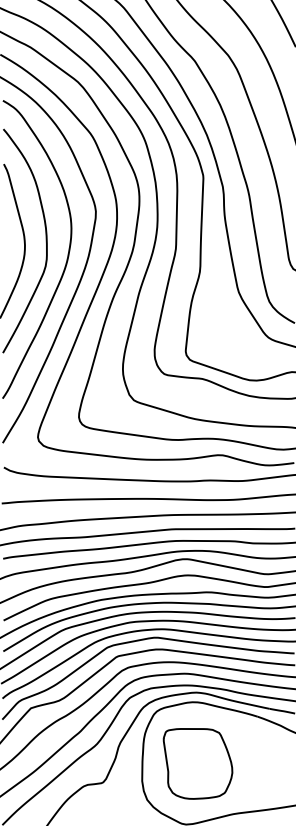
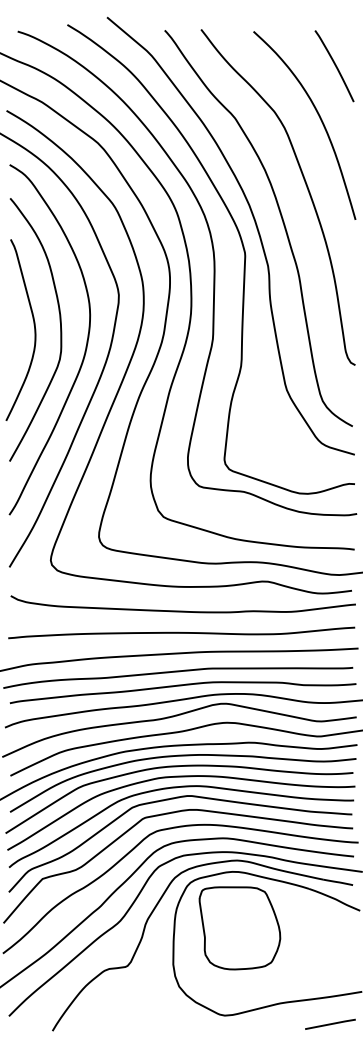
part: (197, 764) -> (239, 928), moved

